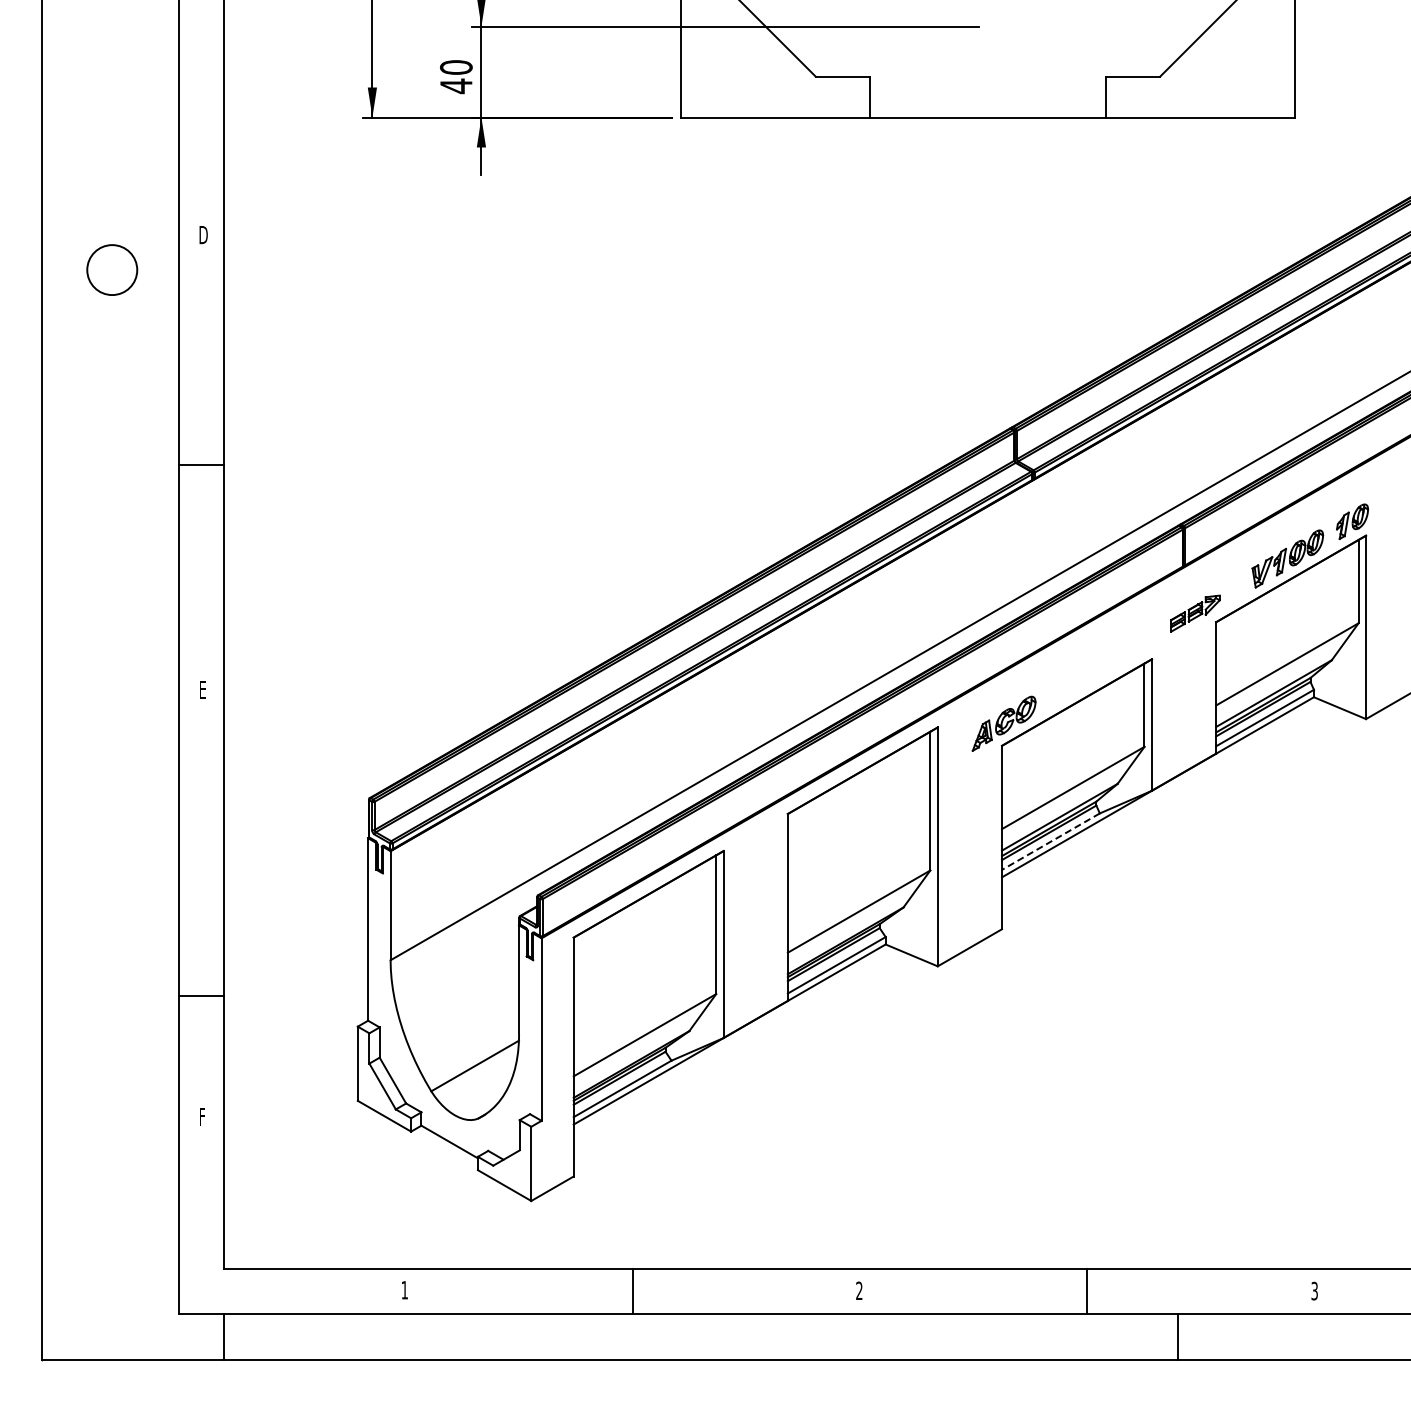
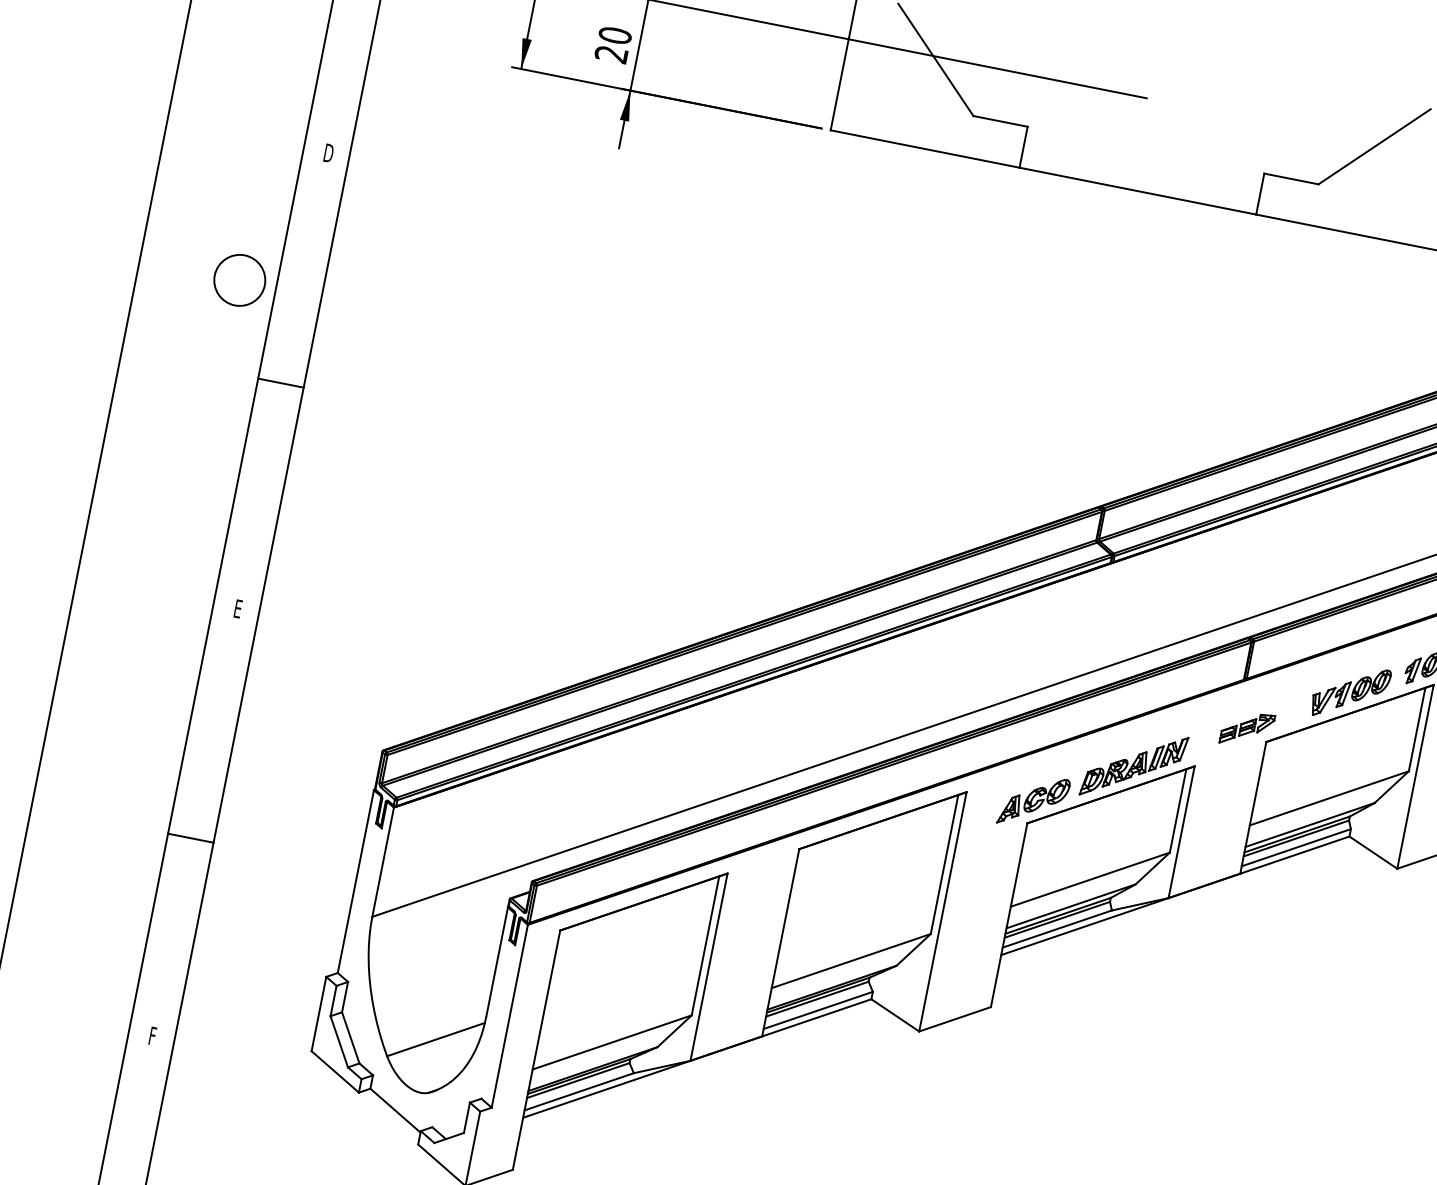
text: (456, 86) -> (611, 54), 40 -> 20
circle: (112, 269) -> (240, 279), moved
part: (1093, 670) -> (1133, 766), added
line: (1050, 841) -> (1056, 928), dashed -> solid
line: (201, 996) -> (190, 838), moved

